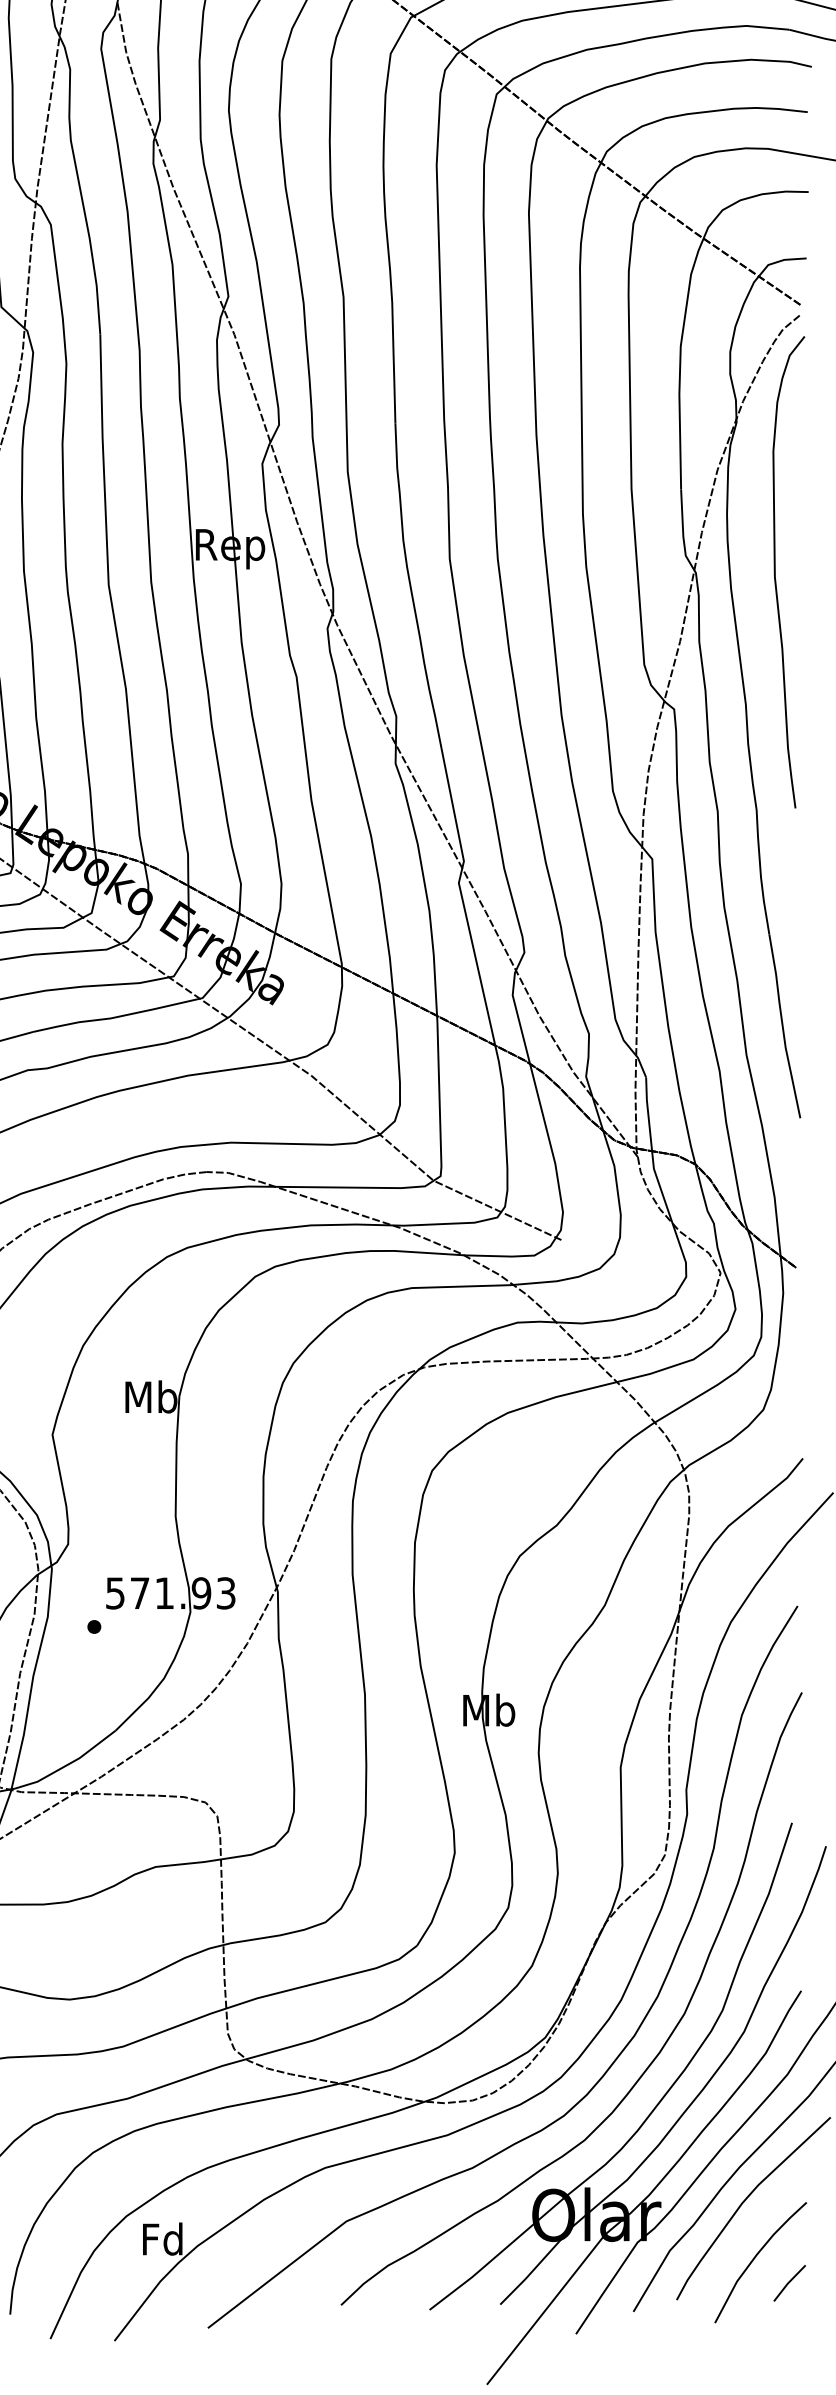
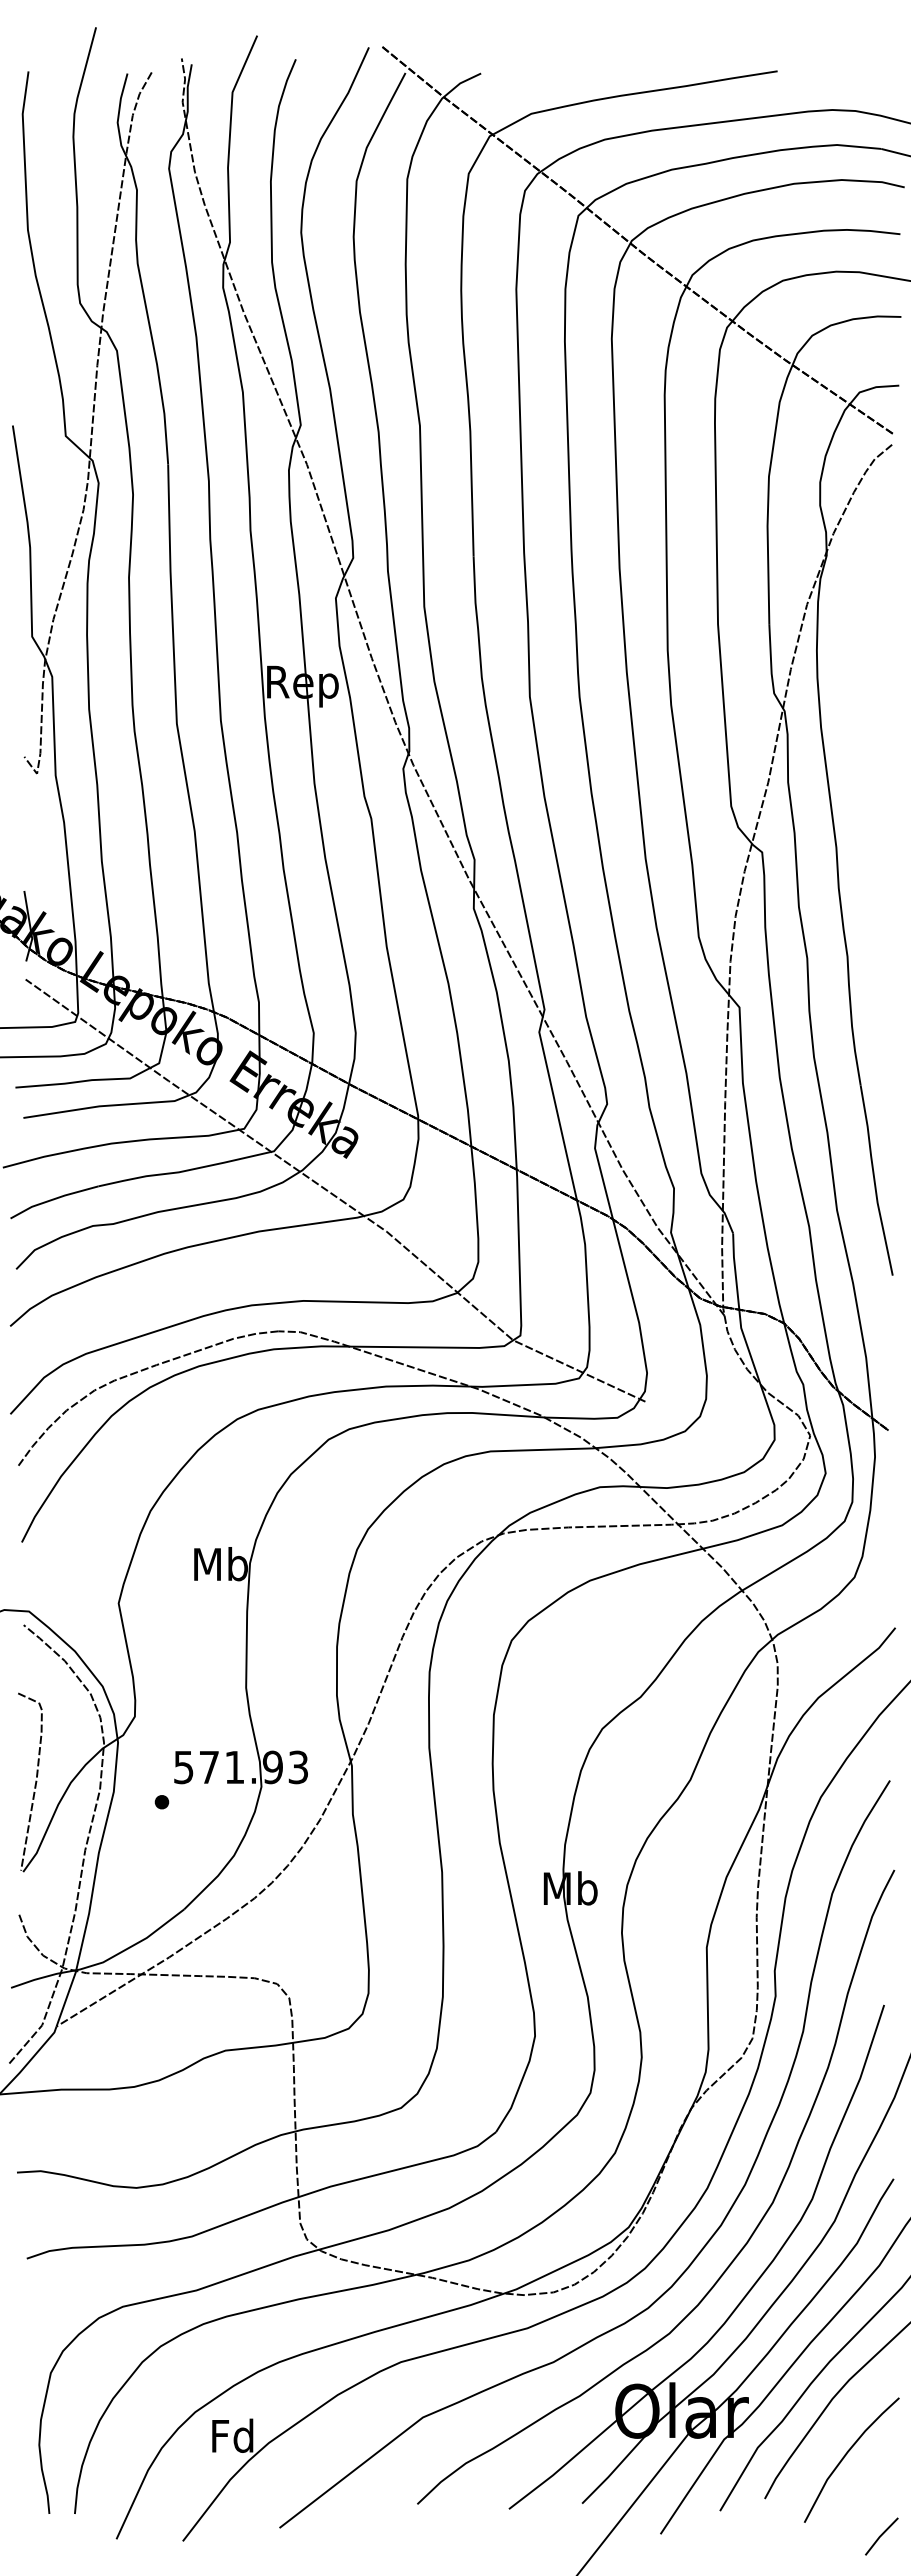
curve: (775, 572) -> (867, 710), removed
line: (789, 2283) -> (881, 2536), moved

